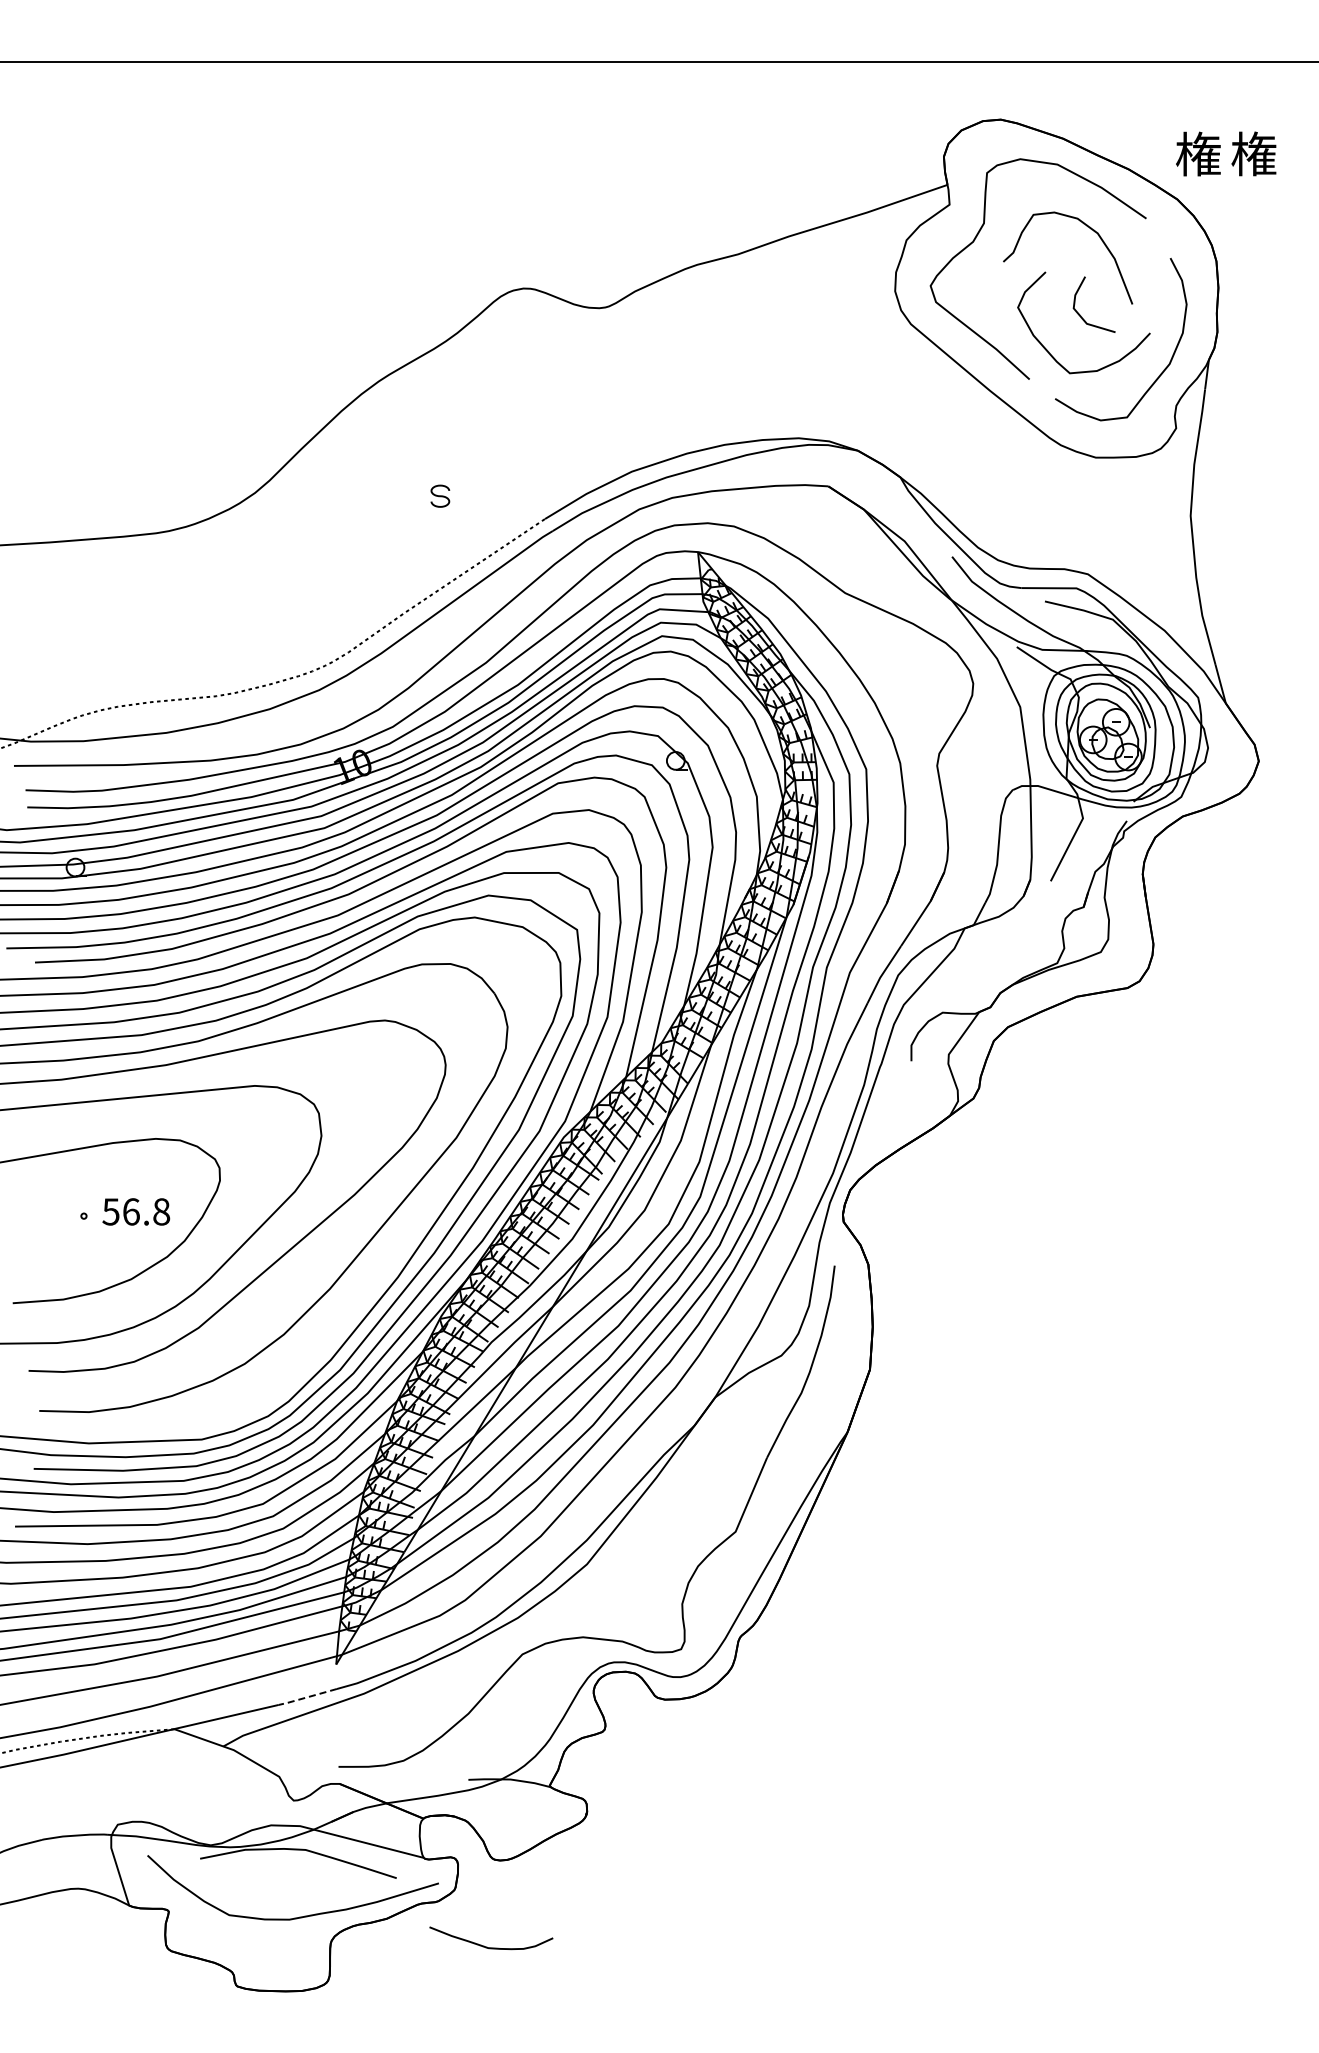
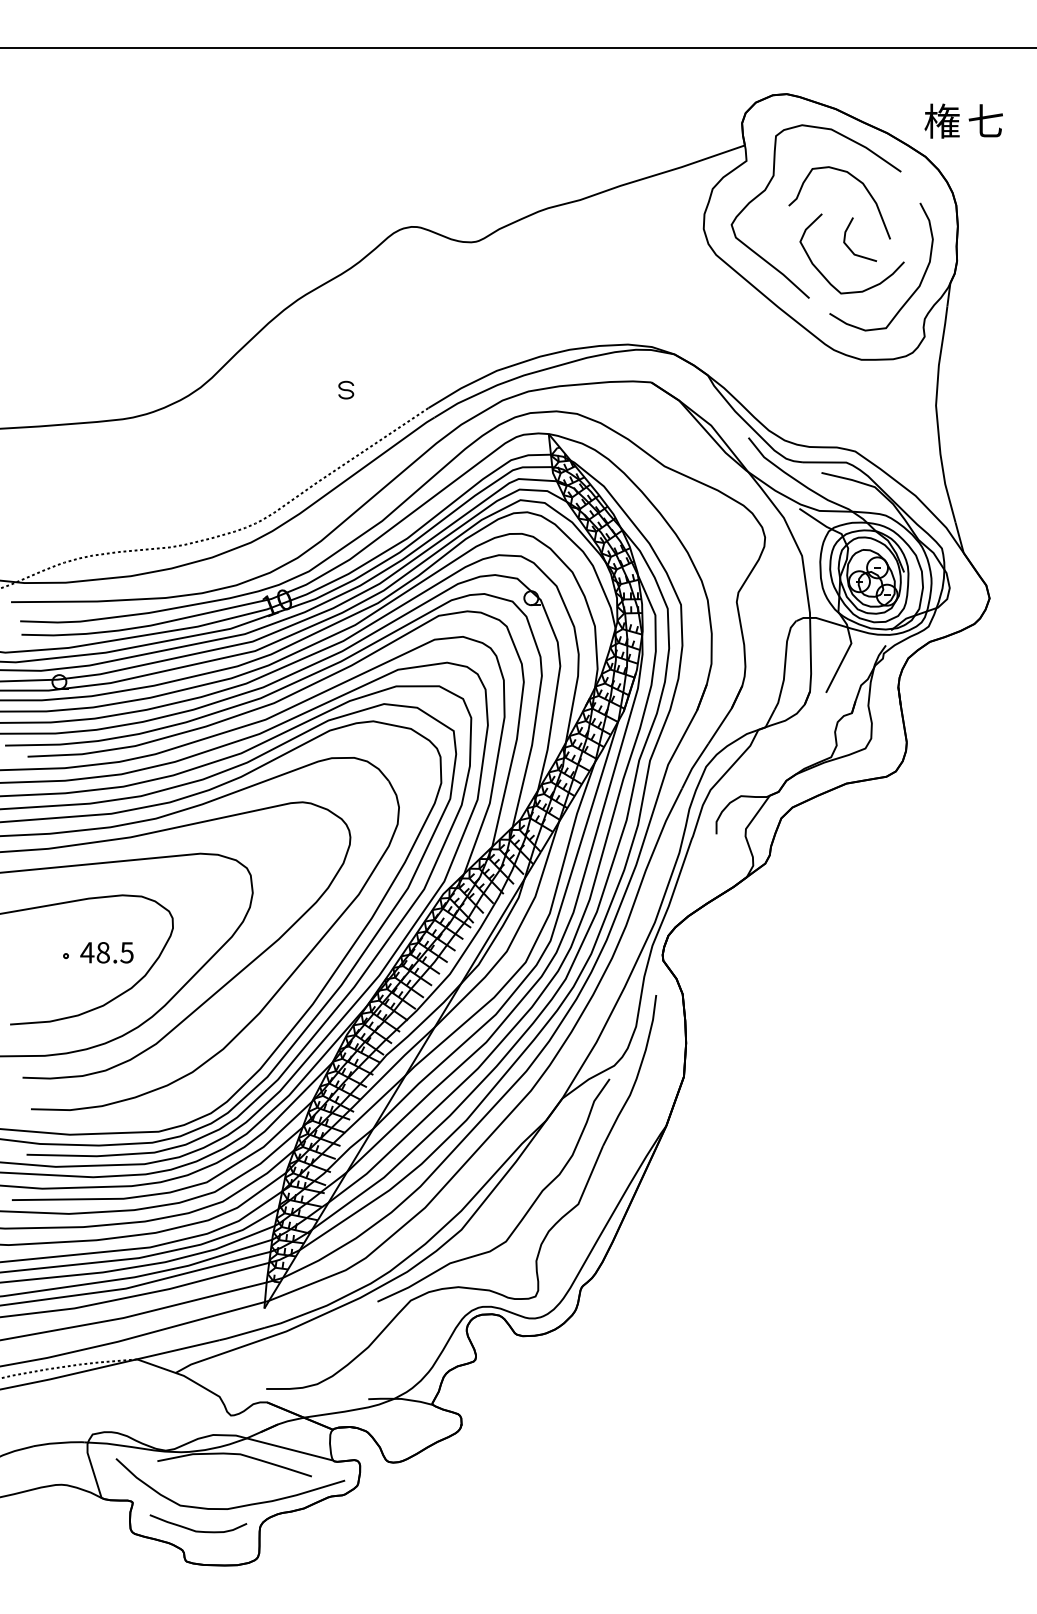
text: (1253, 153) -> (985, 120), 権 -> 七
text: (136, 1211) -> (107, 952), 56.8 -> 48.5
curve: (667, 1544) -> (524, 1214), added
line: (307, 1697) -> (241, 1334), dashed -> solid
curve: (487, 1946) -> (195, 1530), moved

